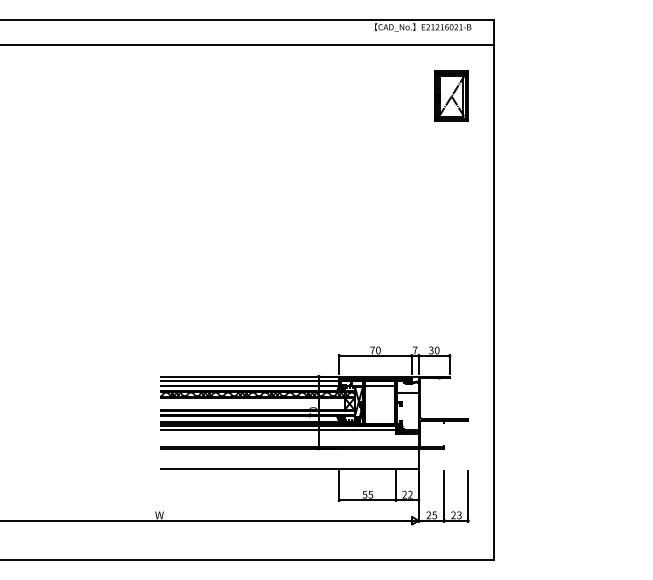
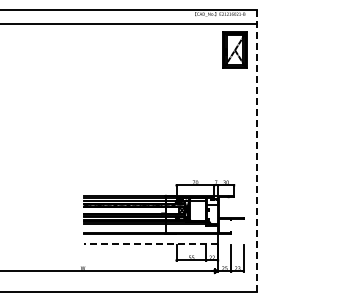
part: (452, 95) -> (235, 49), size x1.4
line: (494, 289) -> (257, 150), solid -> dashed
line: (289, 469) -> (150, 244), solid -> dashed

